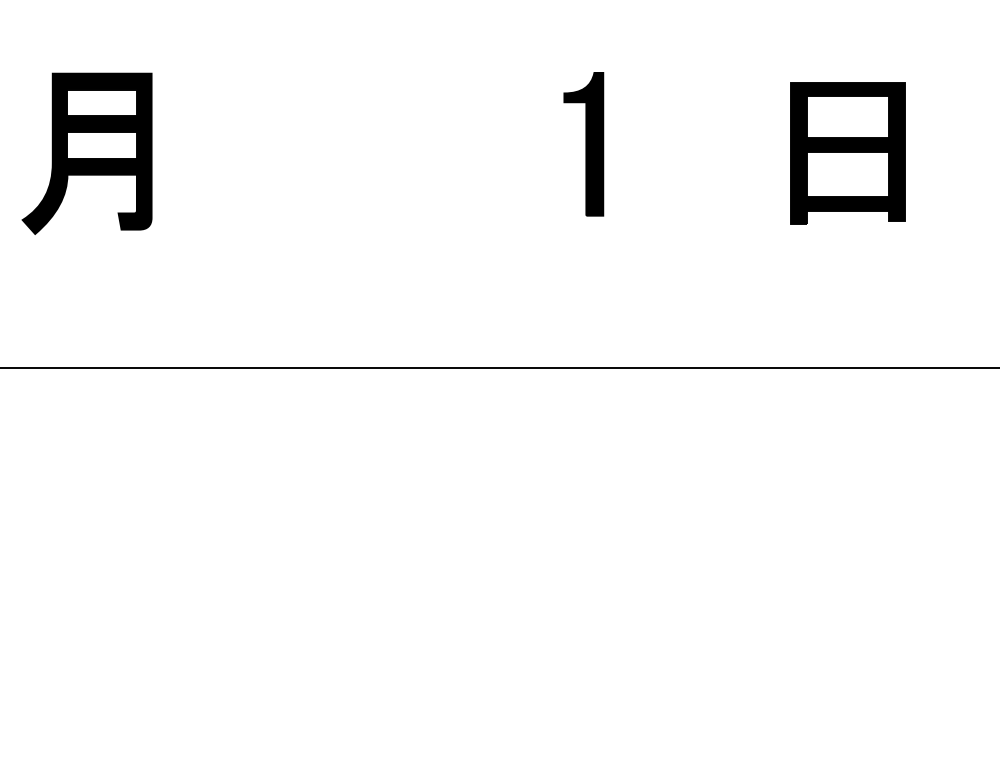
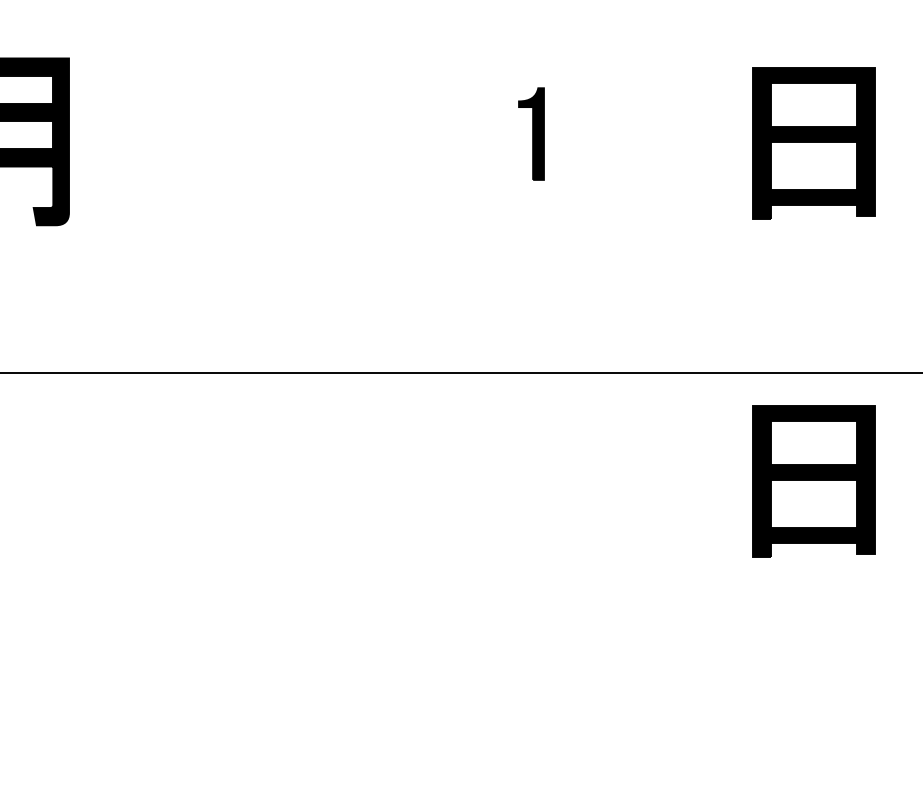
part: (583, 144) -> (531, 134), size x0.6
part: (847, 469) -> (813, 481), added

